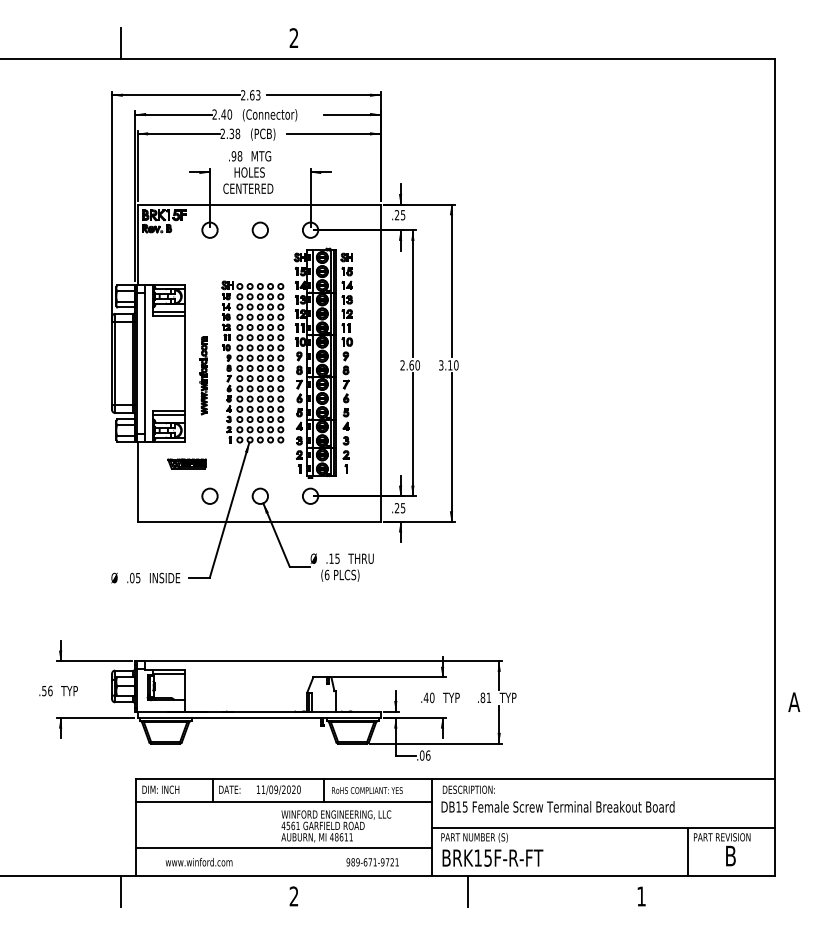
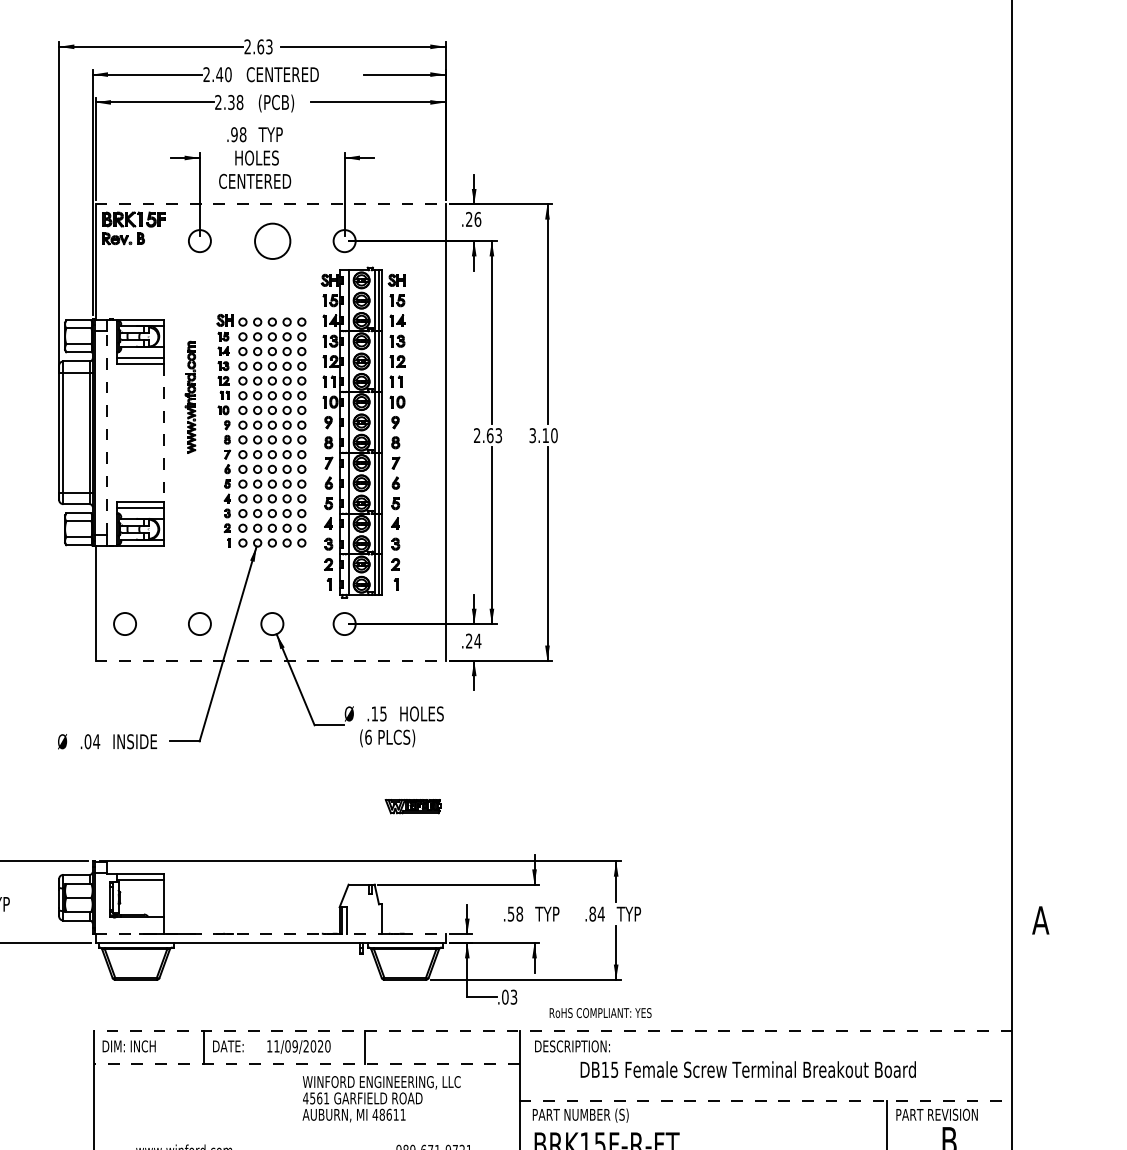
text: (269, 115) -> (285, 75), (Connector) -> CENTERED
text: (260, 156) -> (272, 134), MTG -> TYP
line: (259, 204) -> (271, 204), solid -> dashed
text: (402, 215) -> (476, 219), .25 -> .26
circle: (259, 229) -> (271, 240), size x1.6
line: (145, 363) -> (107, 432), solid -> dashed
line: (185, 363) -> (164, 432), solid -> dashed
text: (417, 365) -> (498, 435), 2.60 -> 2.63
part: (203, 375) -> (190, 396), moved
part: (186, 463) -> (412, 805), moved
circle: (157, 495) -> (124, 622), added
text: (402, 508) -> (476, 641), .25 -> .24
line: (259, 521) -> (271, 660), solid -> dashed
text: (363, 558) -> (420, 713), THRU -> HOLES
text: (137, 578) -> (95, 742), .05 -> .04
text: (428, 697) -> (514, 913), .40 -> .58
text: (488, 697) -> (600, 913), .81 -> .84
line: (259, 711) -> (271, 933), solid -> dashed
text: (428, 755) -> (514, 997), .06 -> .03
line: (454, 779) -> (551, 1031), solid -> dashed
text: (367, 790) -> (600, 1012), moved
line: (284, 801) -> (307, 1063), solid -> dashed
text: (557, 806) -> (747, 1069), moved
line: (603, 827) -> (766, 1100), solid -> dashed
line: (284, 847) -> (307, 1129), removed

